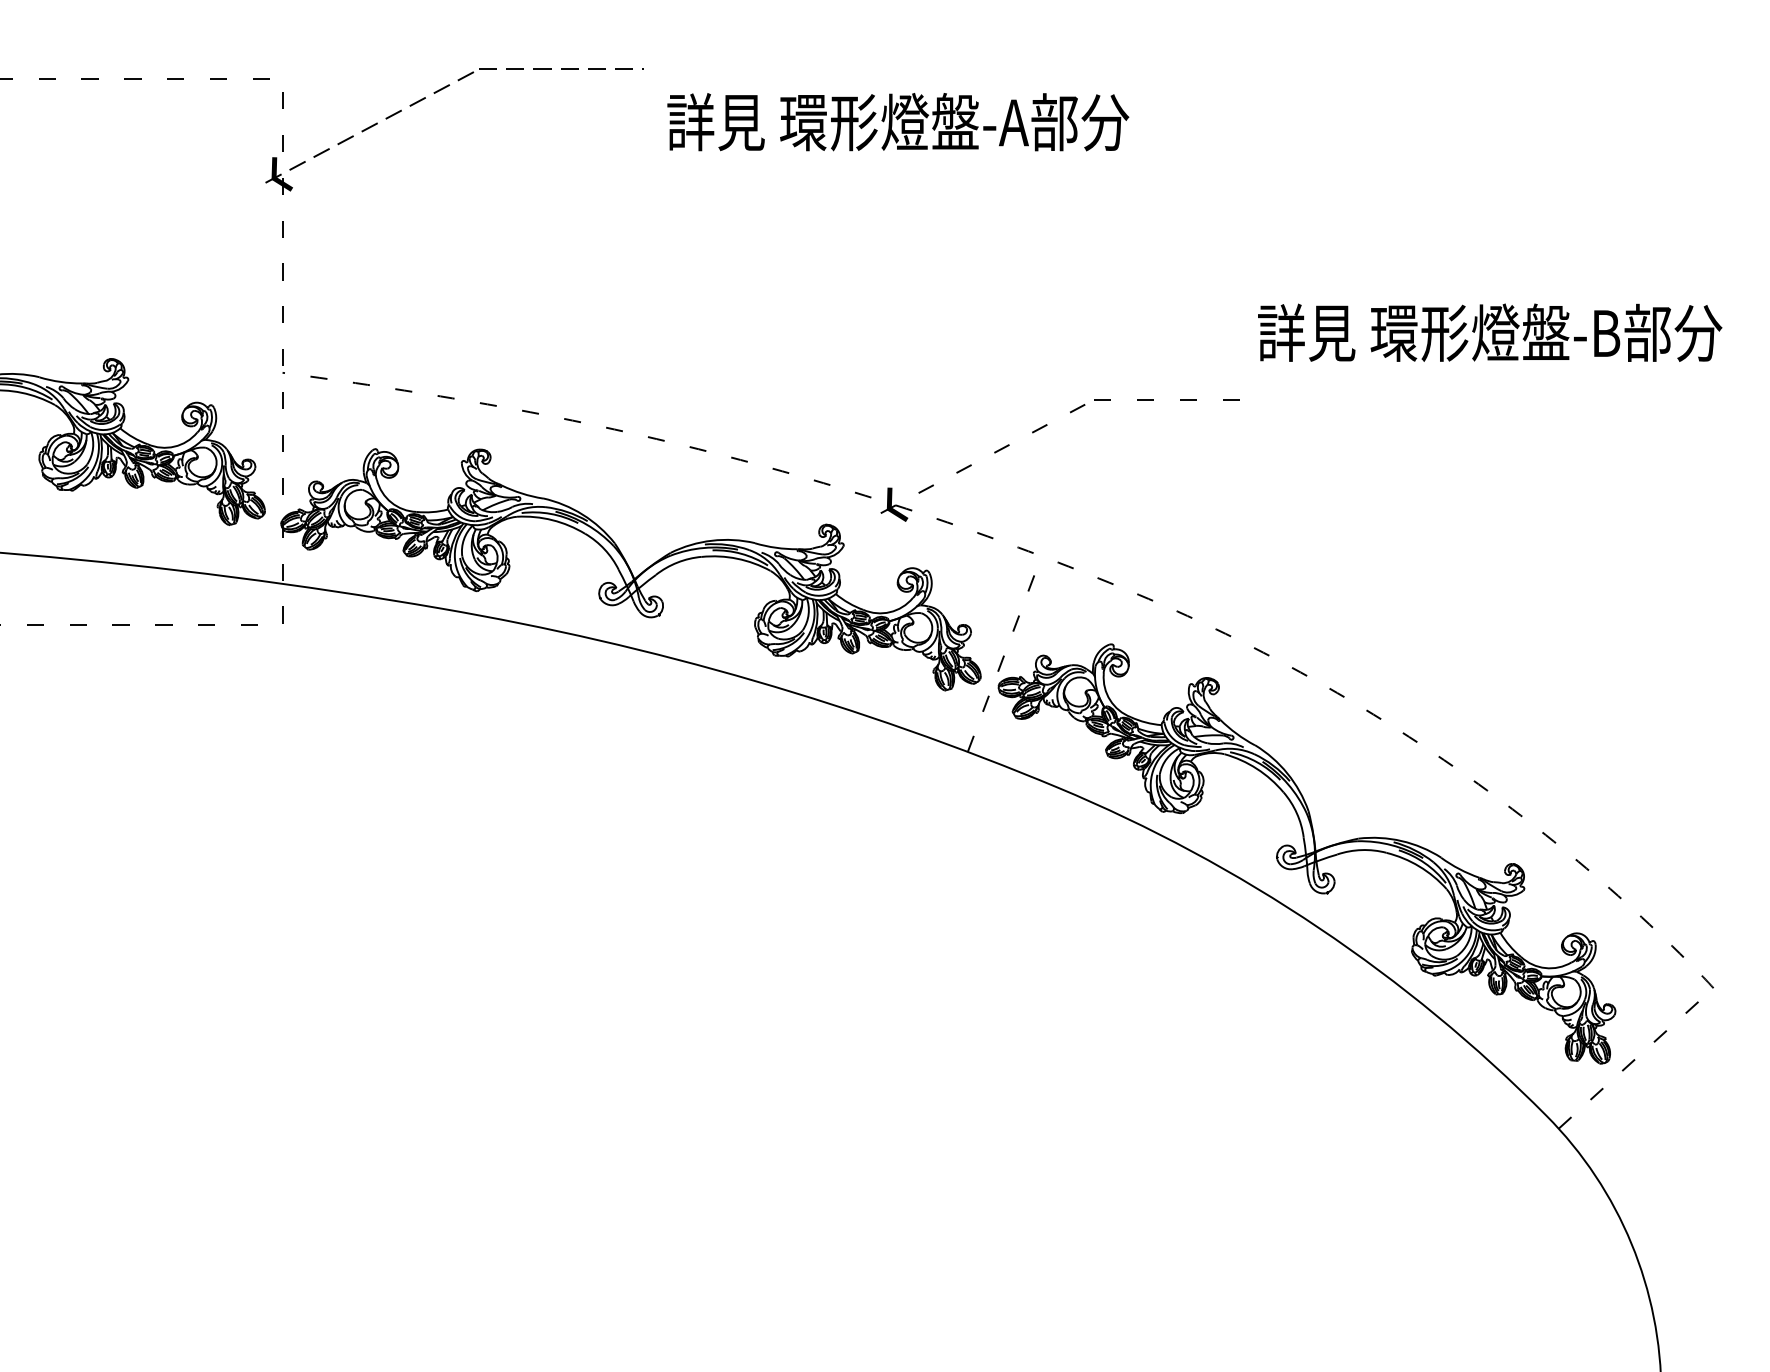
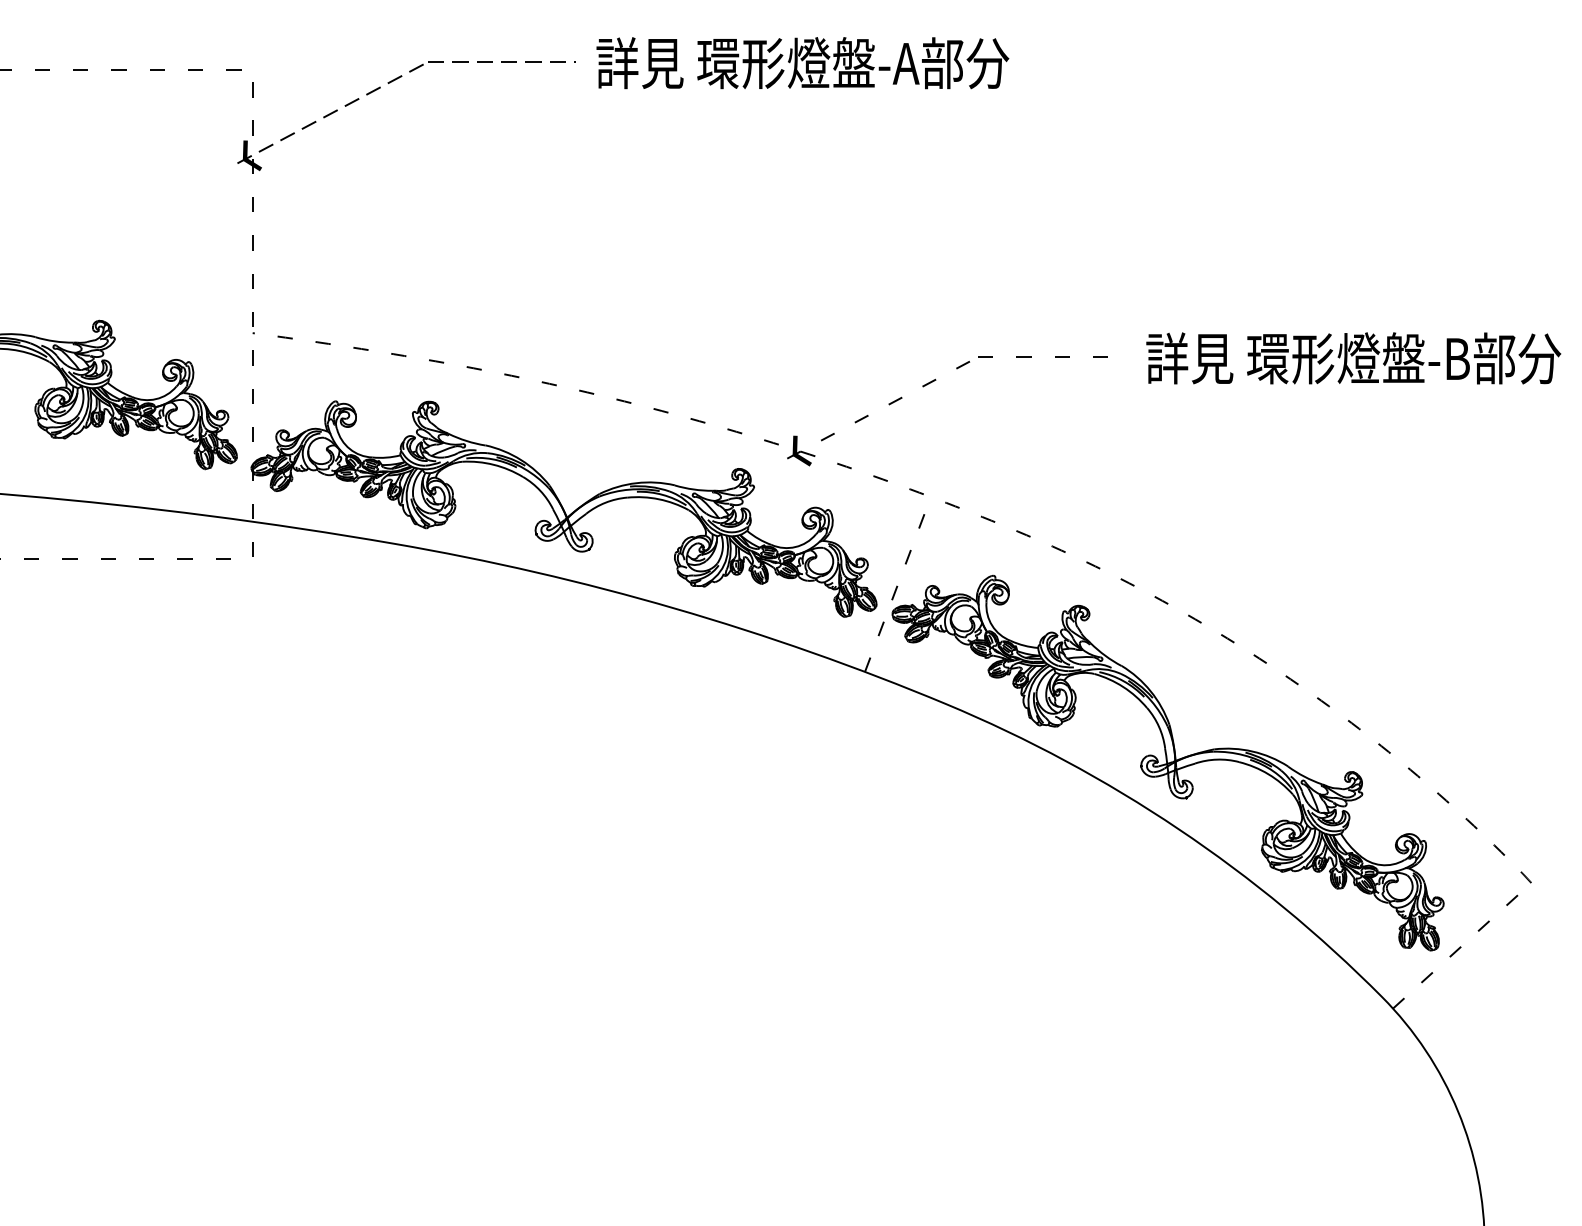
text: (897, 122) -> (802, 63), moved
text: (1489, 332) -> (1353, 358), moved

